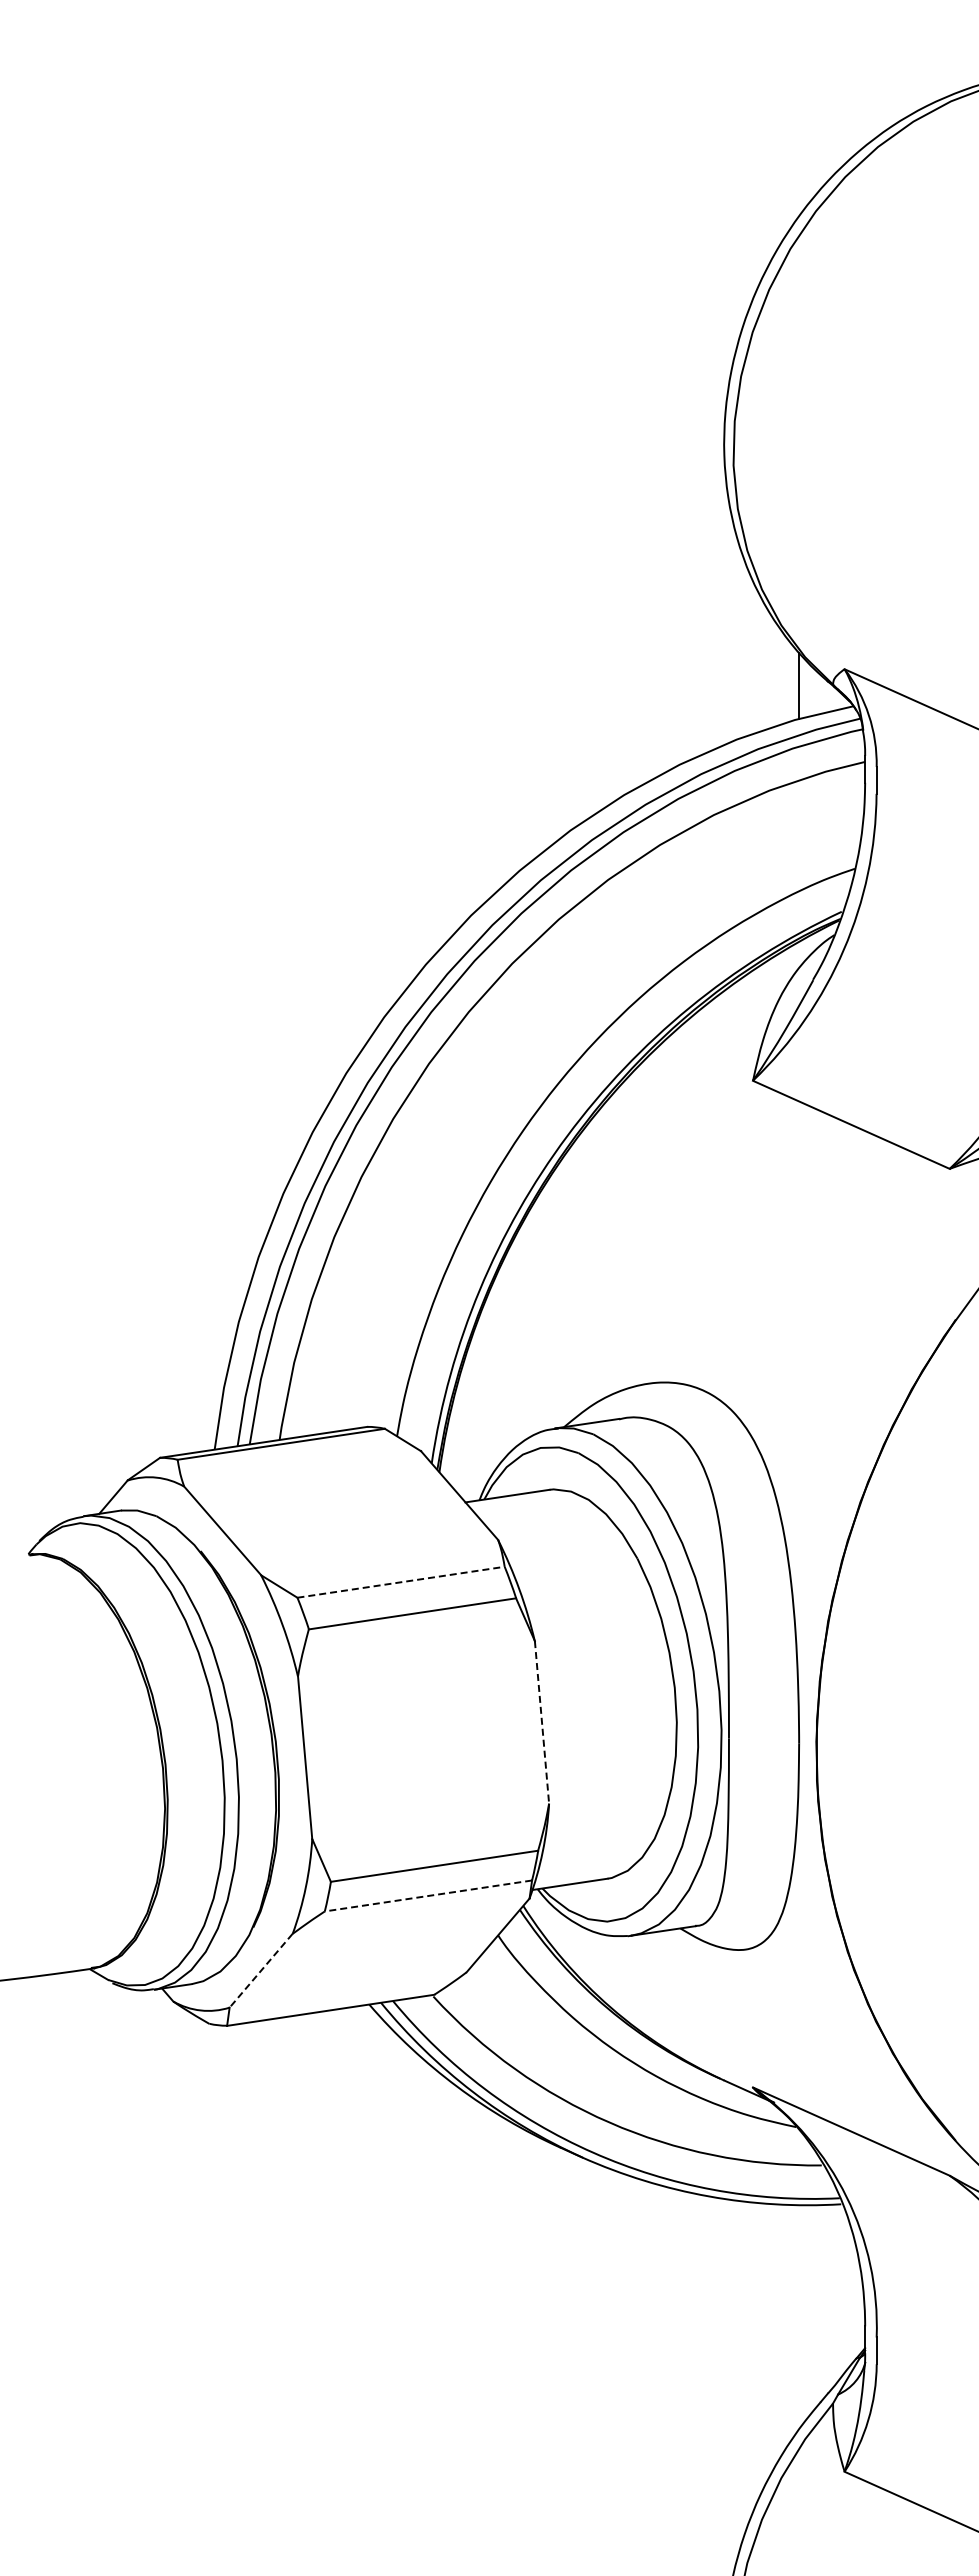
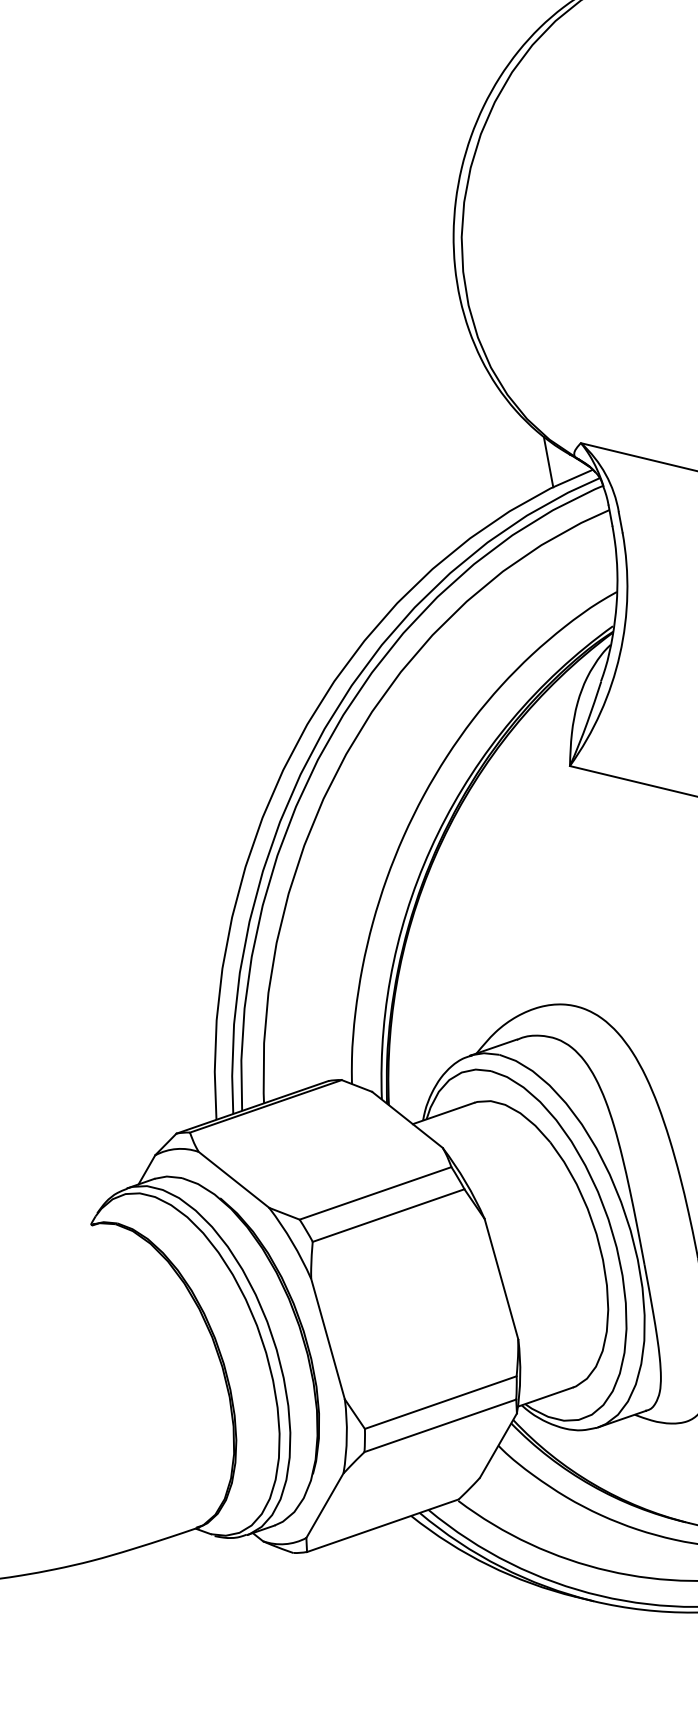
line: (401, 1582) -> (375, 1193), dashed -> solid
line: (542, 1722) -> (501, 1279), dashed -> solid
line: (428, 1895) -> (440, 1425), dashed -> solid
line: (260, 1971) -> (324, 1506), dashed -> solid

